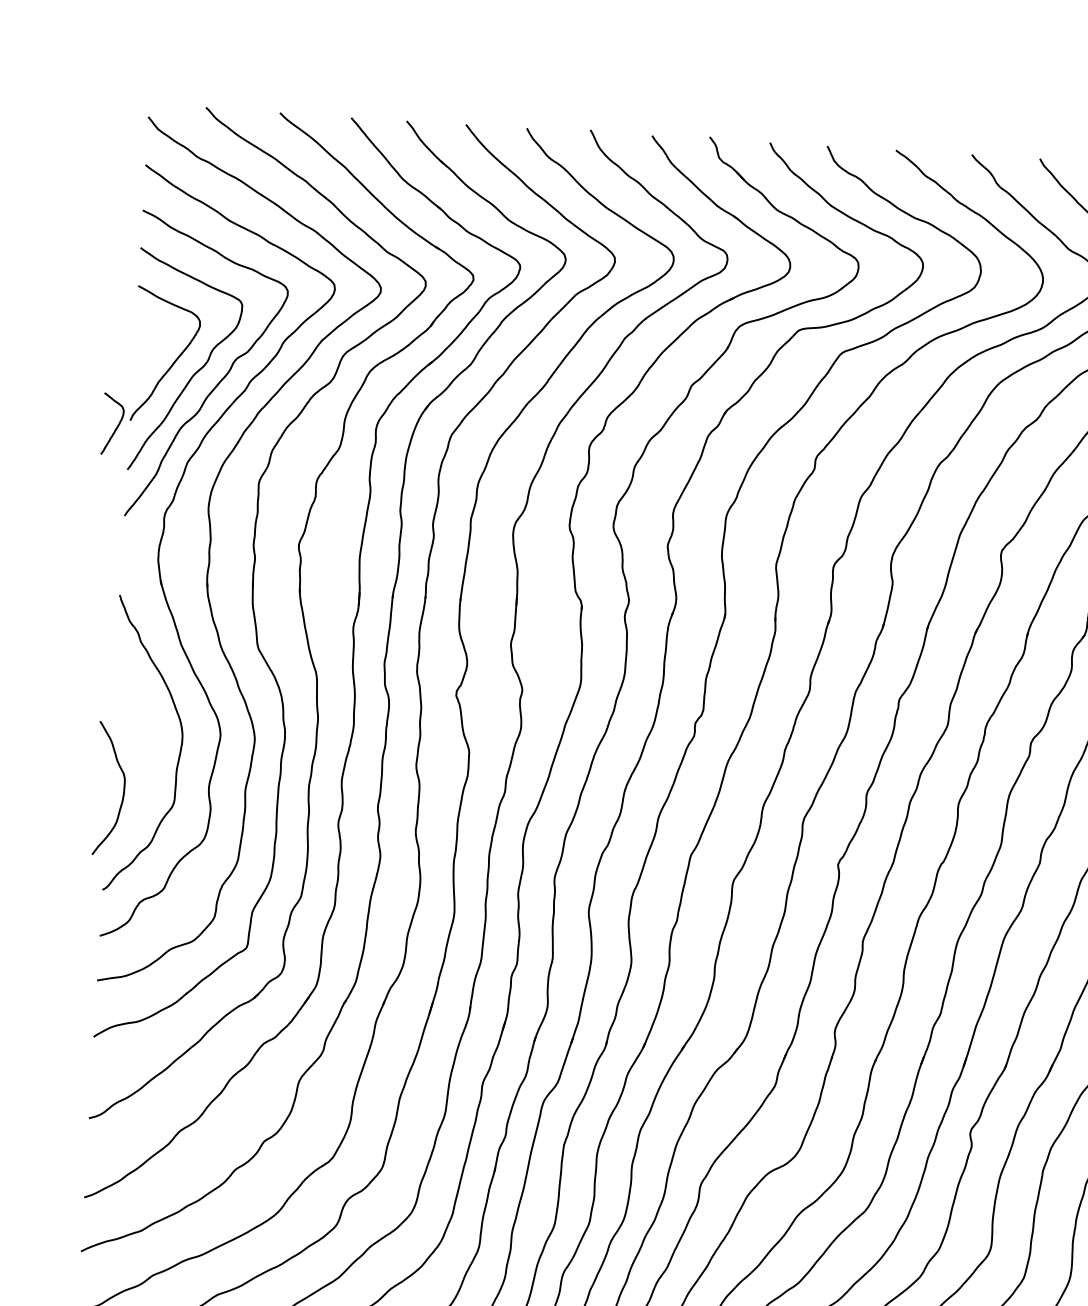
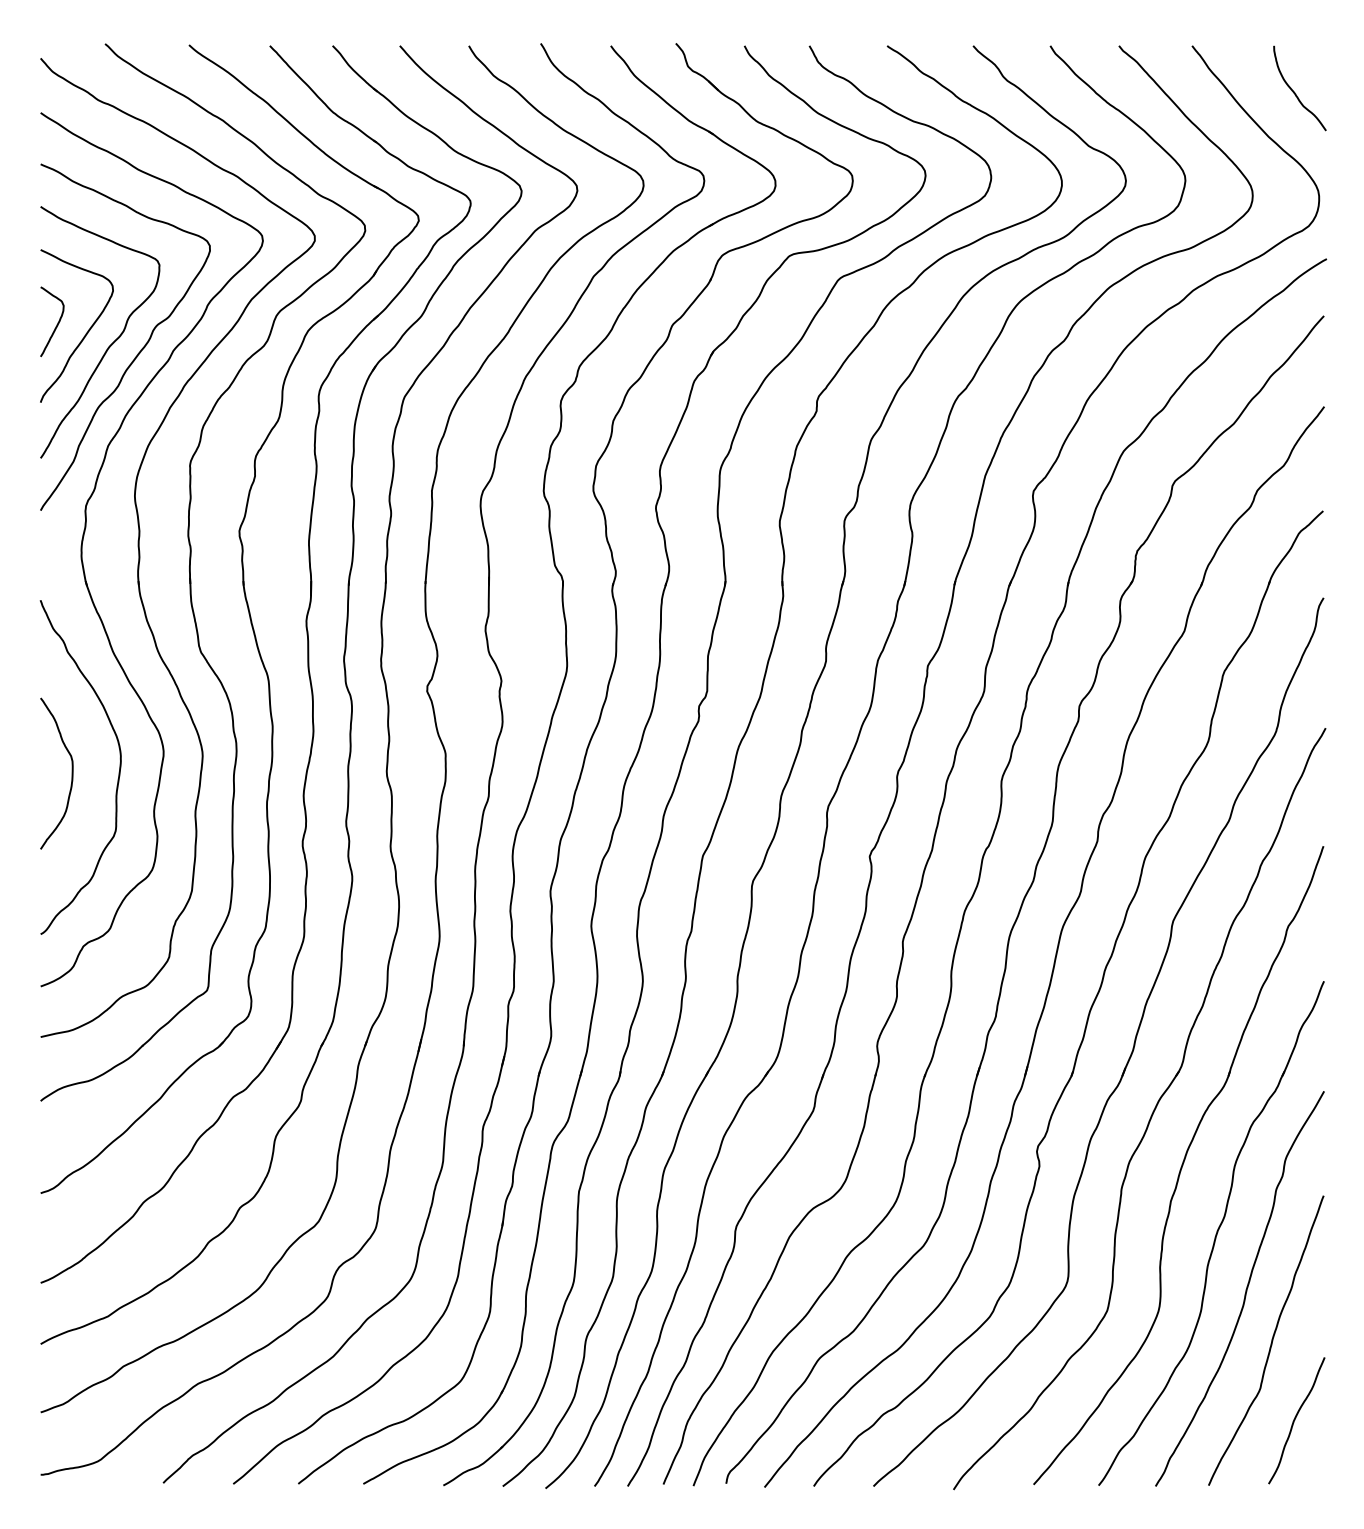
curve: (116, 426) -> (56, 324), moved
curve: (123, 789) -> (71, 773), moved

